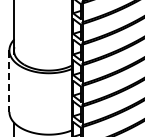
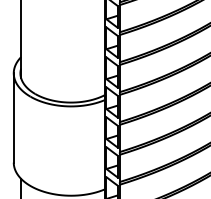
line: (9, 81) -> (13, 118), dashed -> solid

